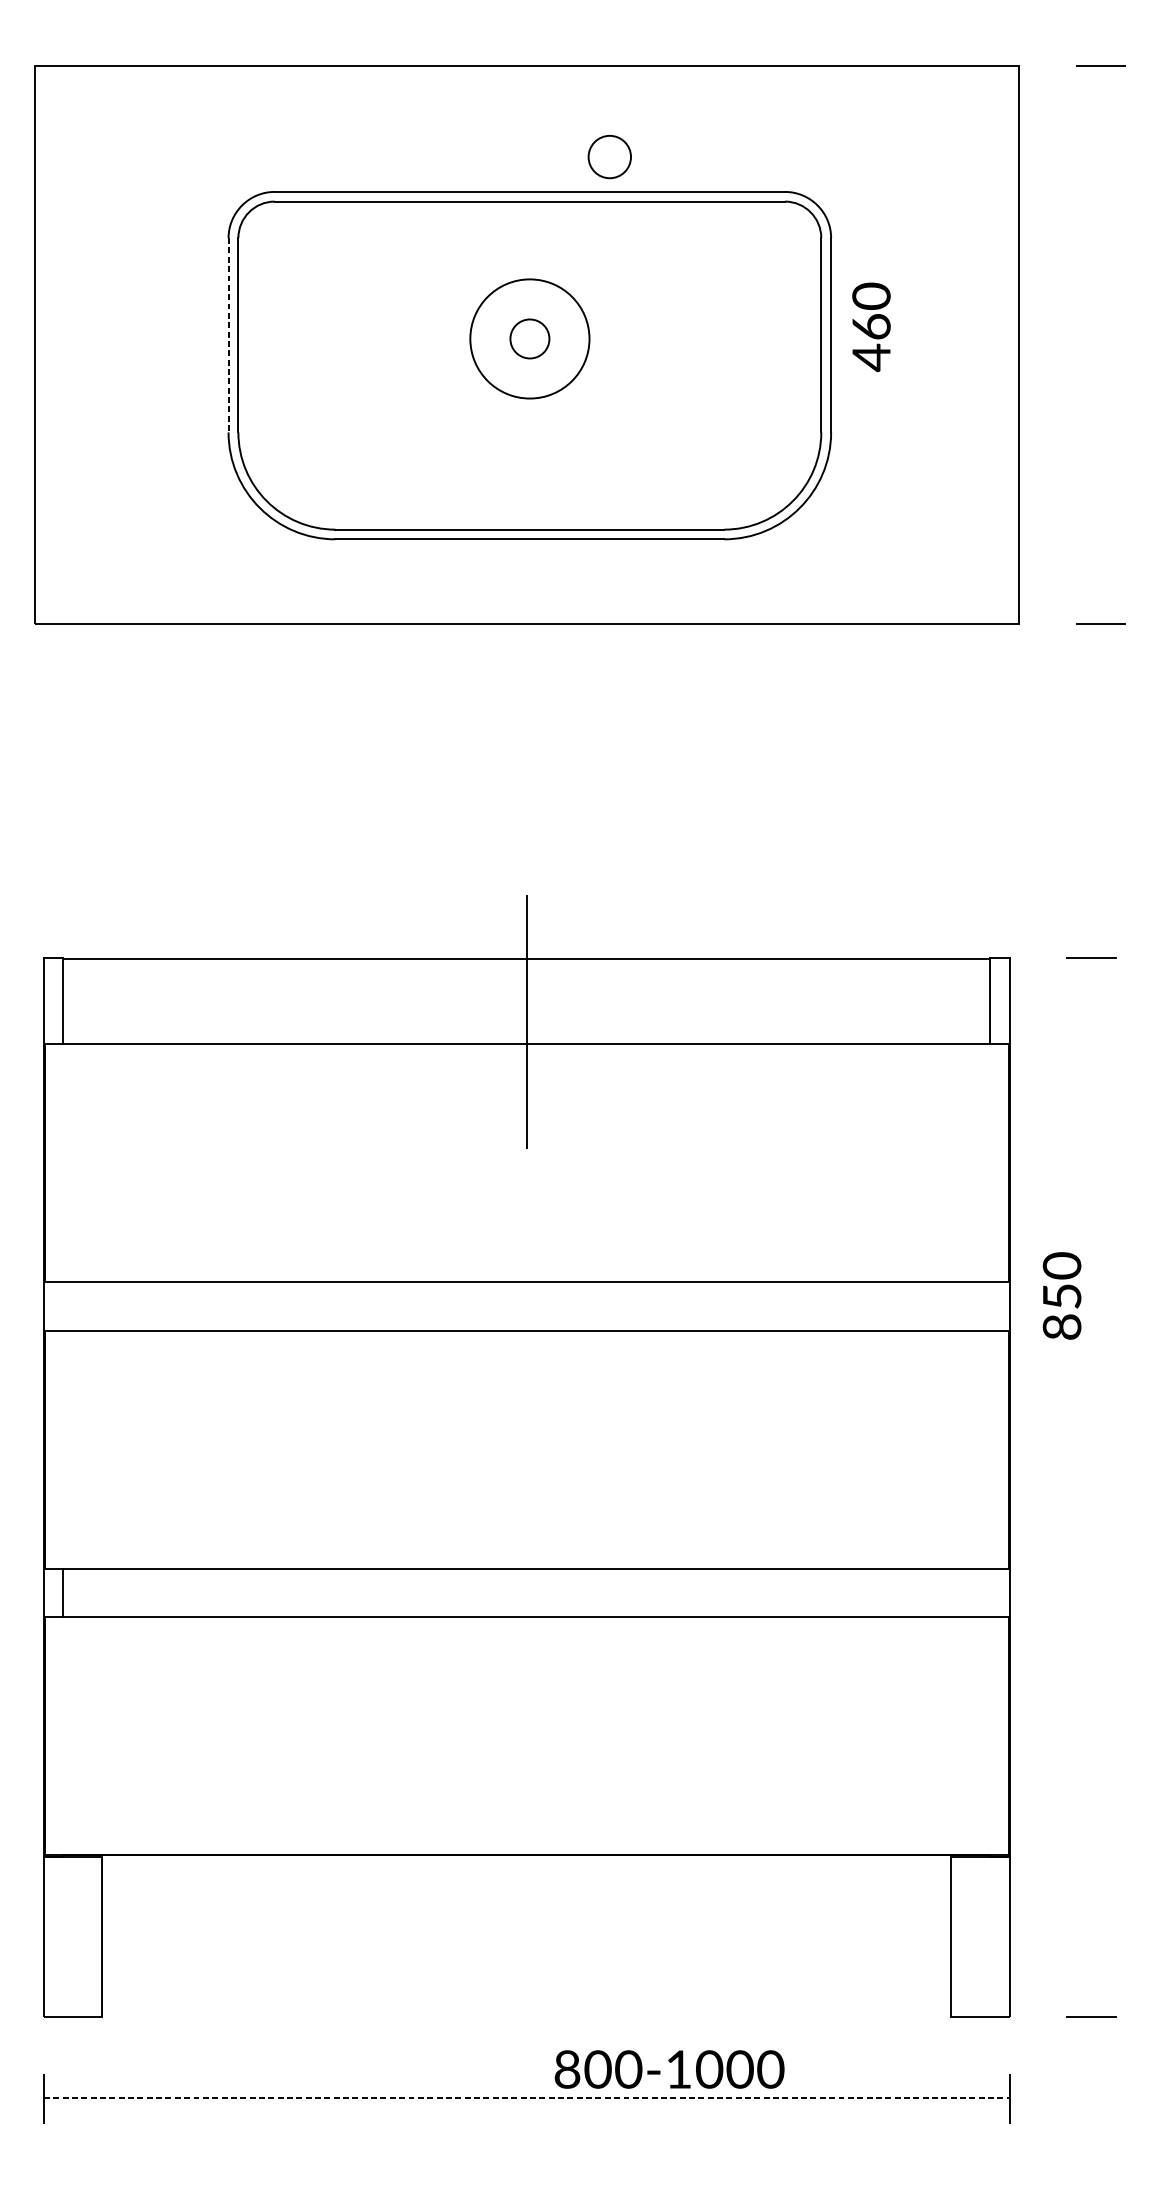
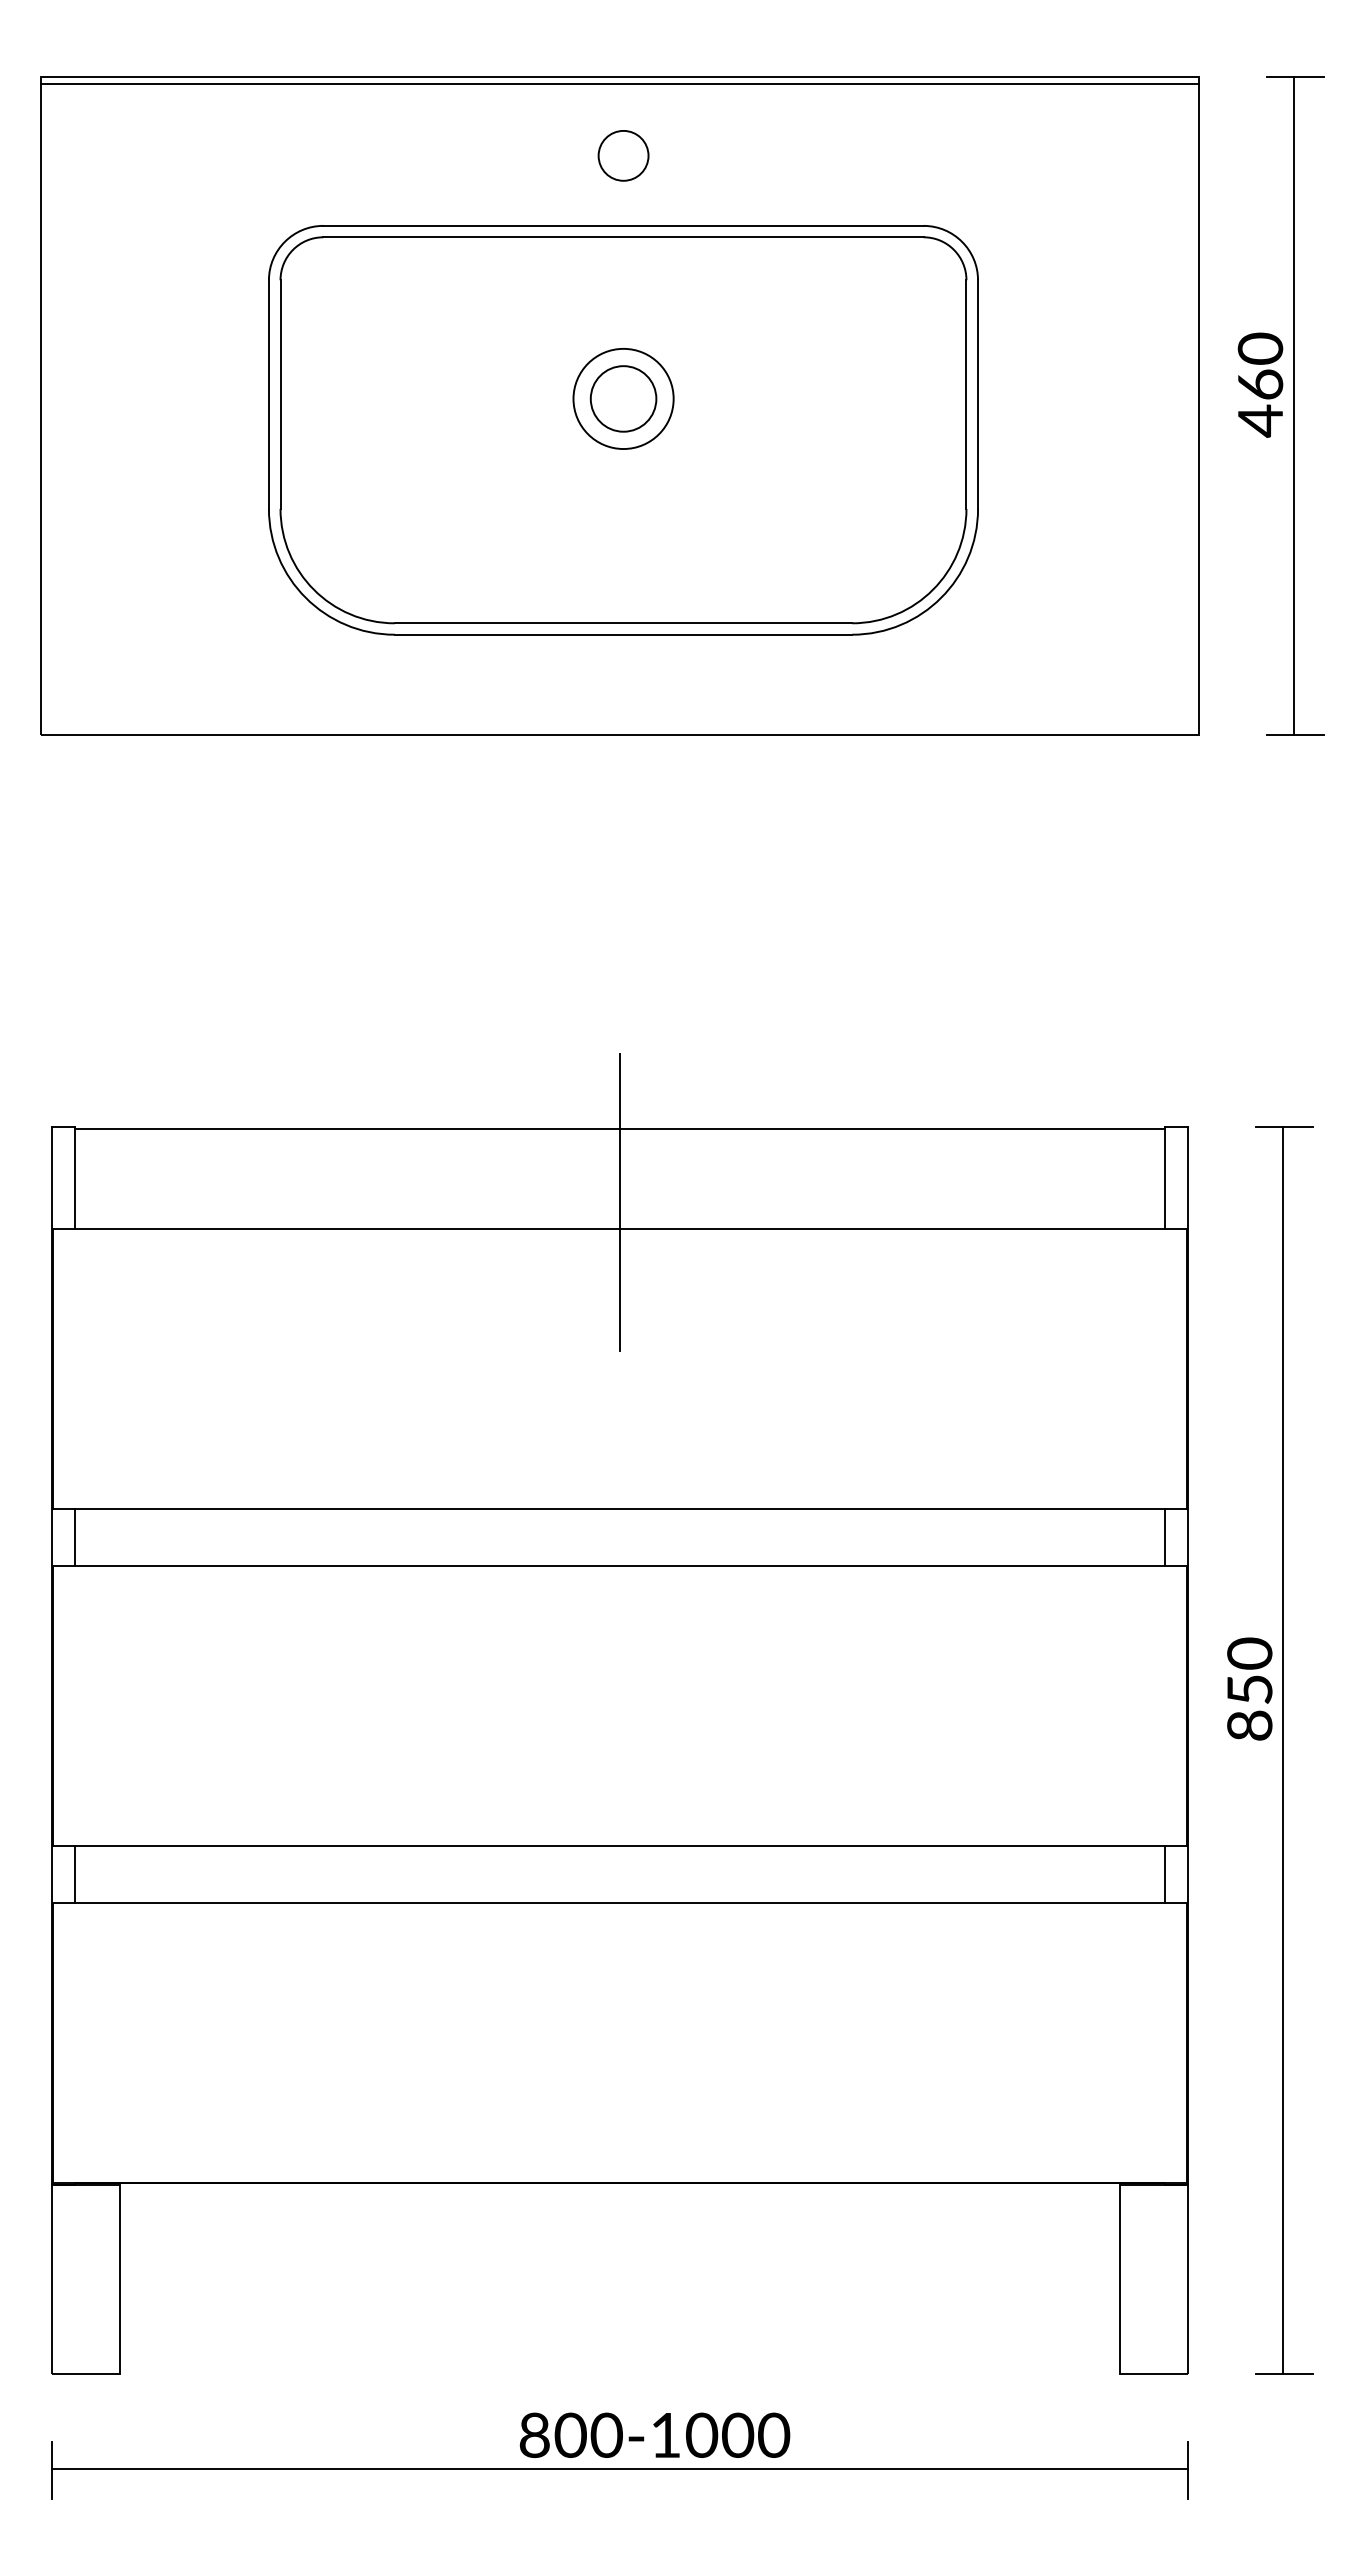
line: (526, 71) -> (619, 84), added
circle: (609, 156) -> (623, 155), moved
text: (871, 326) -> (1260, 384), moved
line: (228, 336) -> (268, 395), dashed -> solid
circle: (529, 338) -> (623, 398), size x0.71
circle: (529, 338) -> (623, 398), size x1.43
line: (1100, 344) -> (1294, 405), added
text: (1061, 1295) -> (1249, 1688), moved
line: (63, 1305) -> (74, 1536), added
line: (990, 1305) -> (1165, 1536), added
line: (1090, 1487) -> (1283, 1750), added
line: (990, 1592) -> (1165, 1874), added
text: (669, 2068) -> (654, 2434), moved
line: (527, 2097) -> (620, 2468), dashed -> solid

